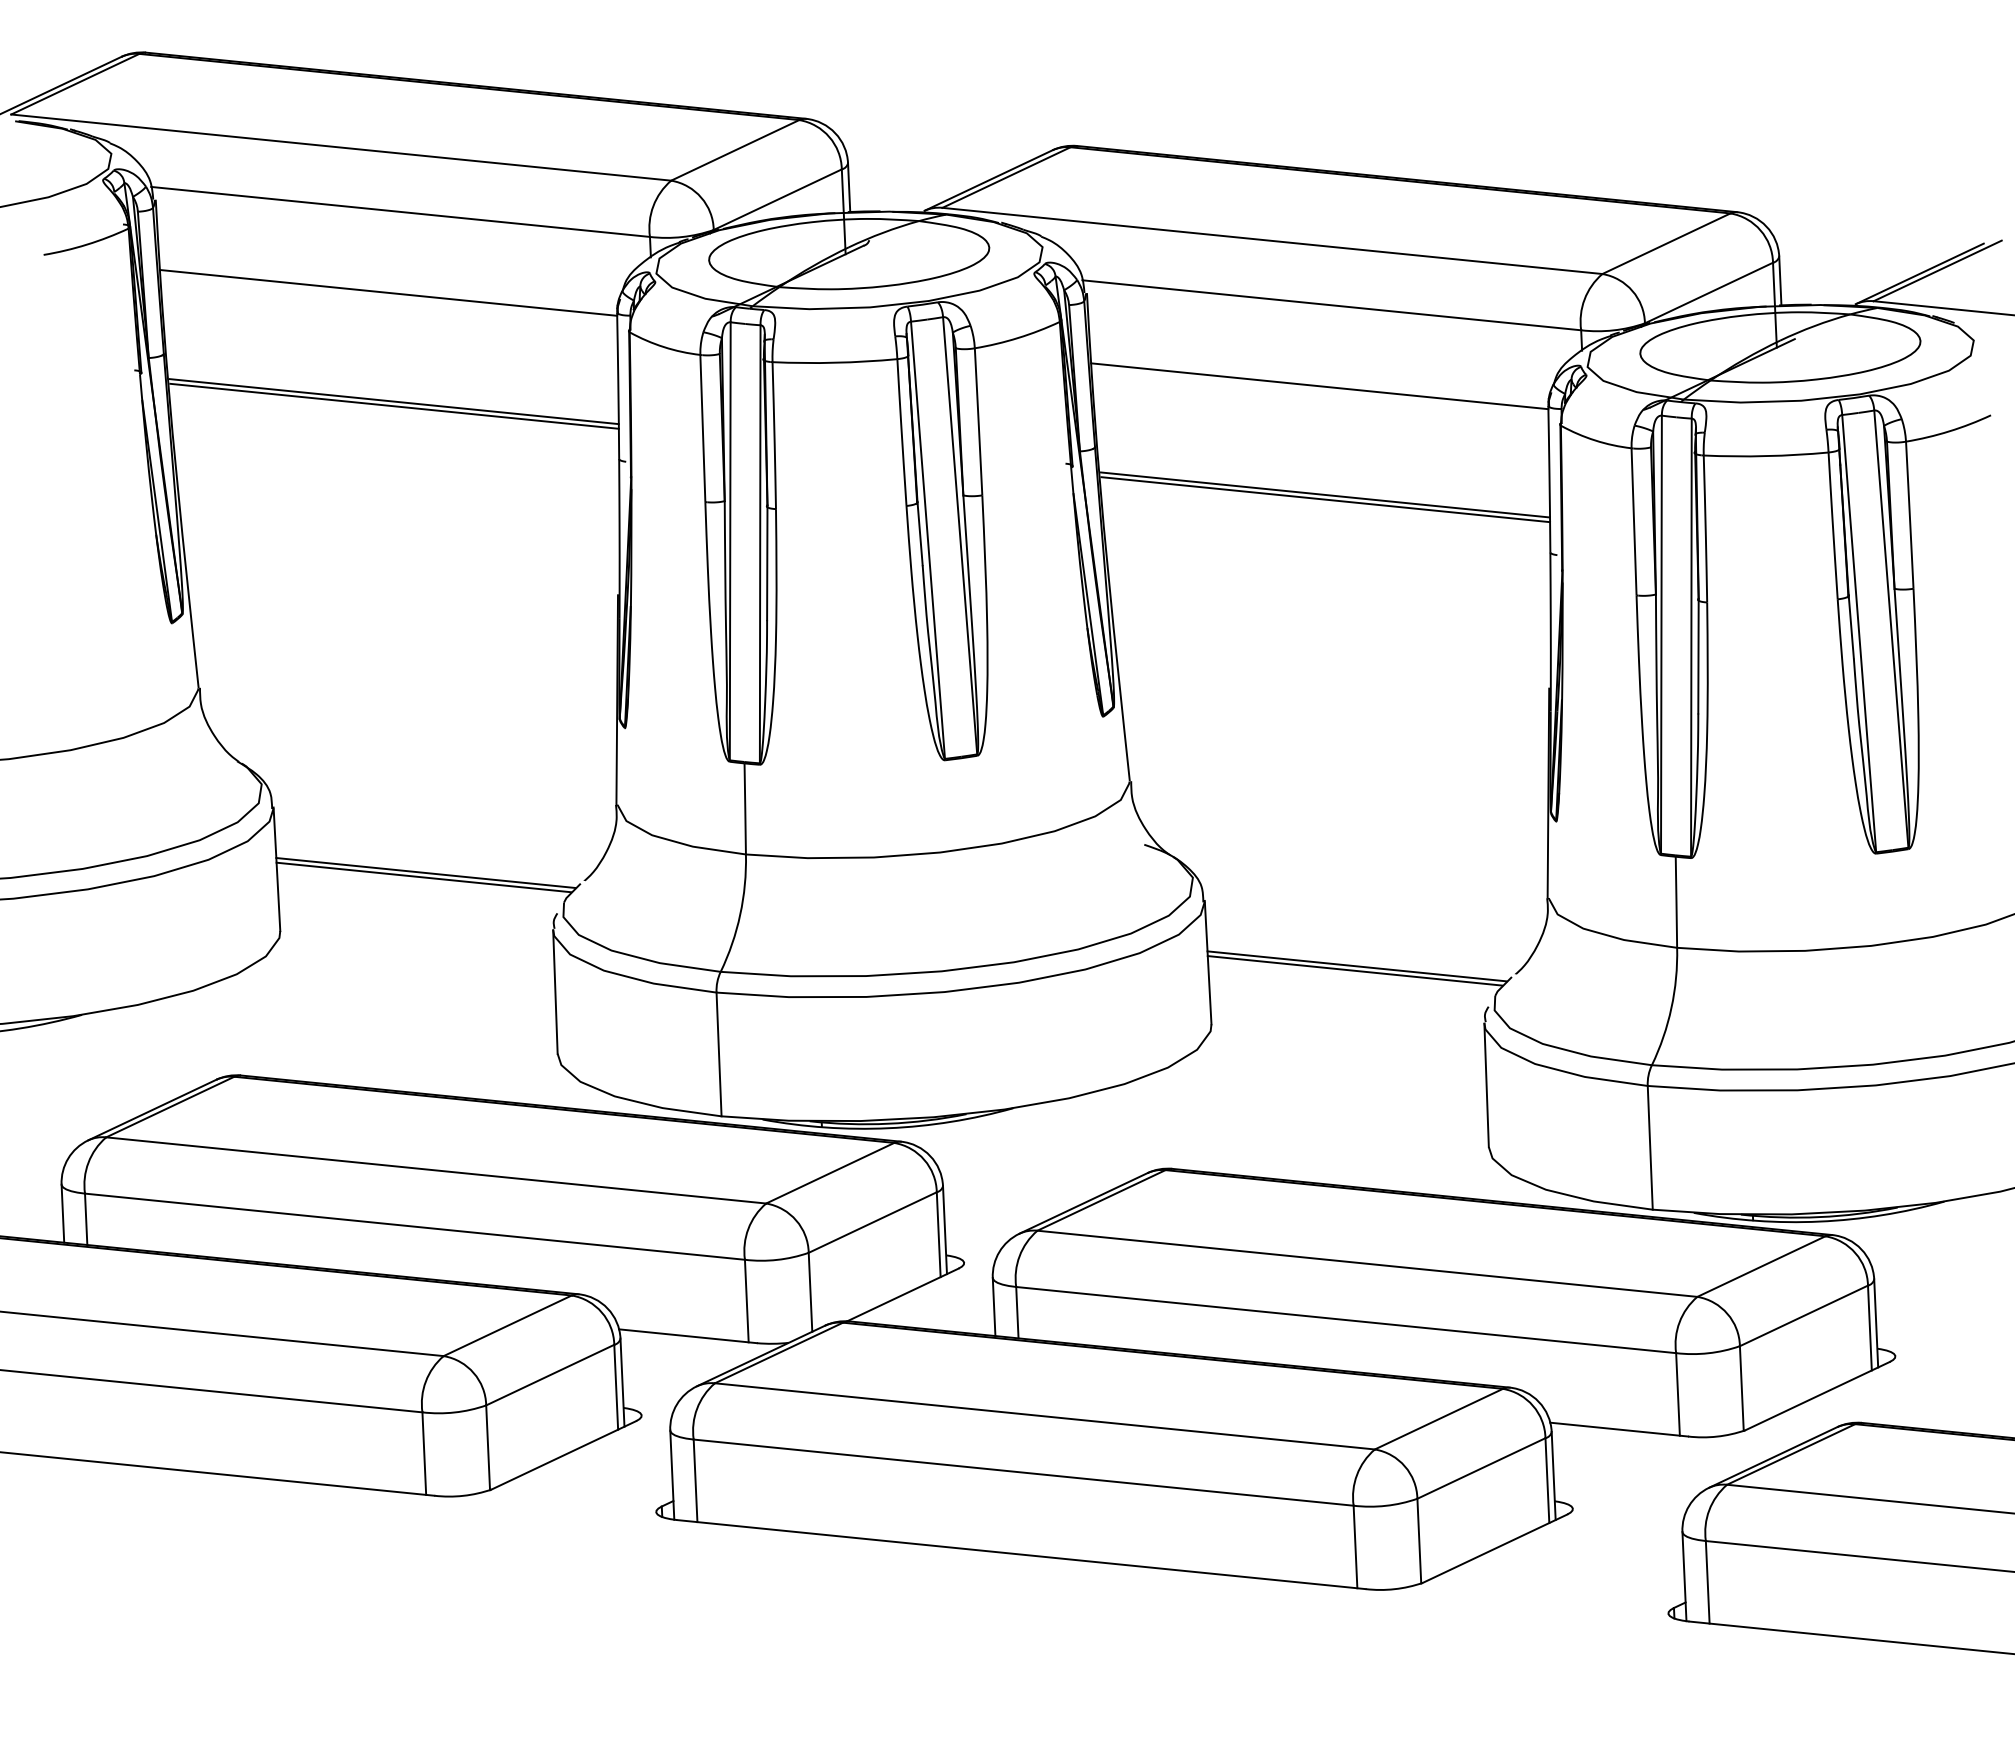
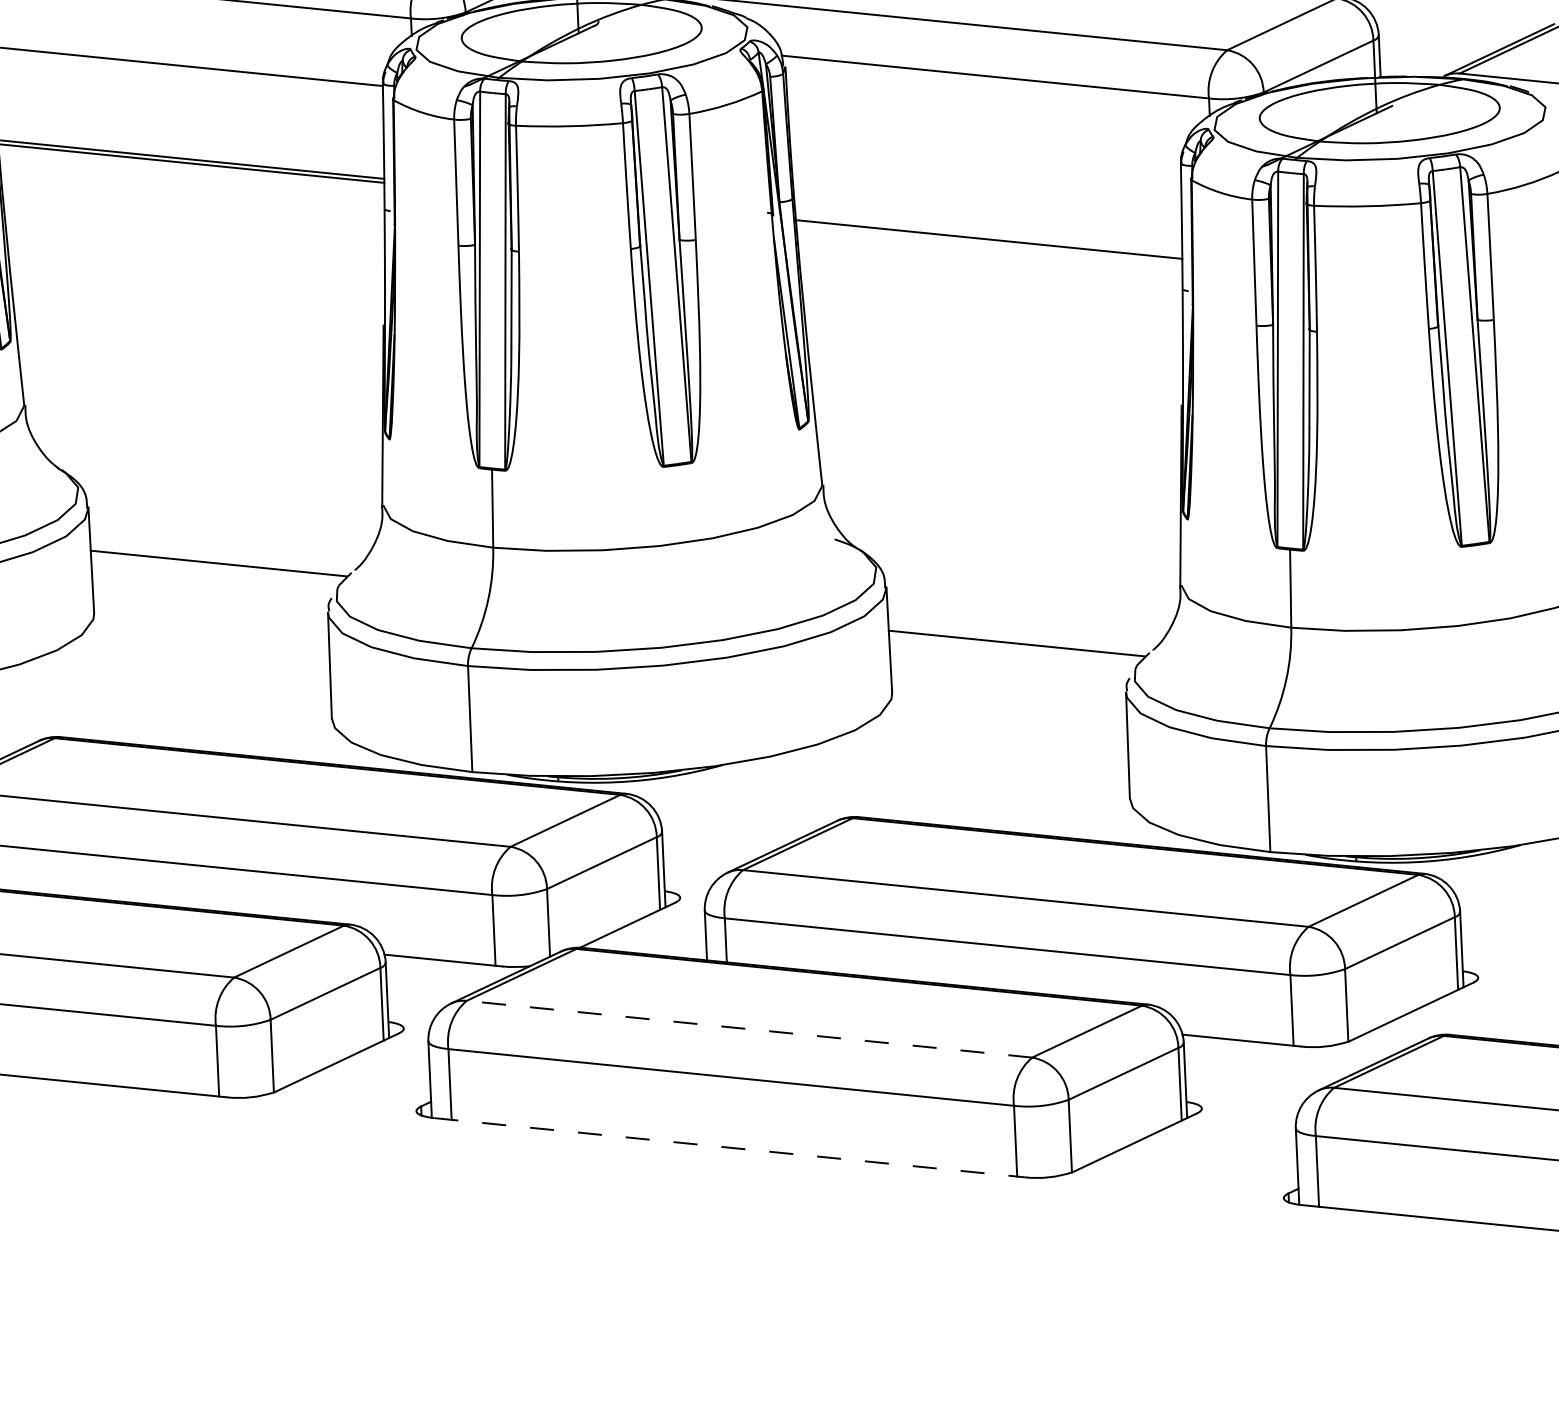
line: (1319, 386) -> (984, 146), removed
line: (1325, 499) -> (989, 243), removed
line: (423, 877) -> (216, 567), removed
line: (1354, 970) -> (1014, 647), removed
line: (1044, 1416) -> (749, 1029), solid -> dashed
line: (1021, 1554) -> (729, 1147), solid -> dashed

